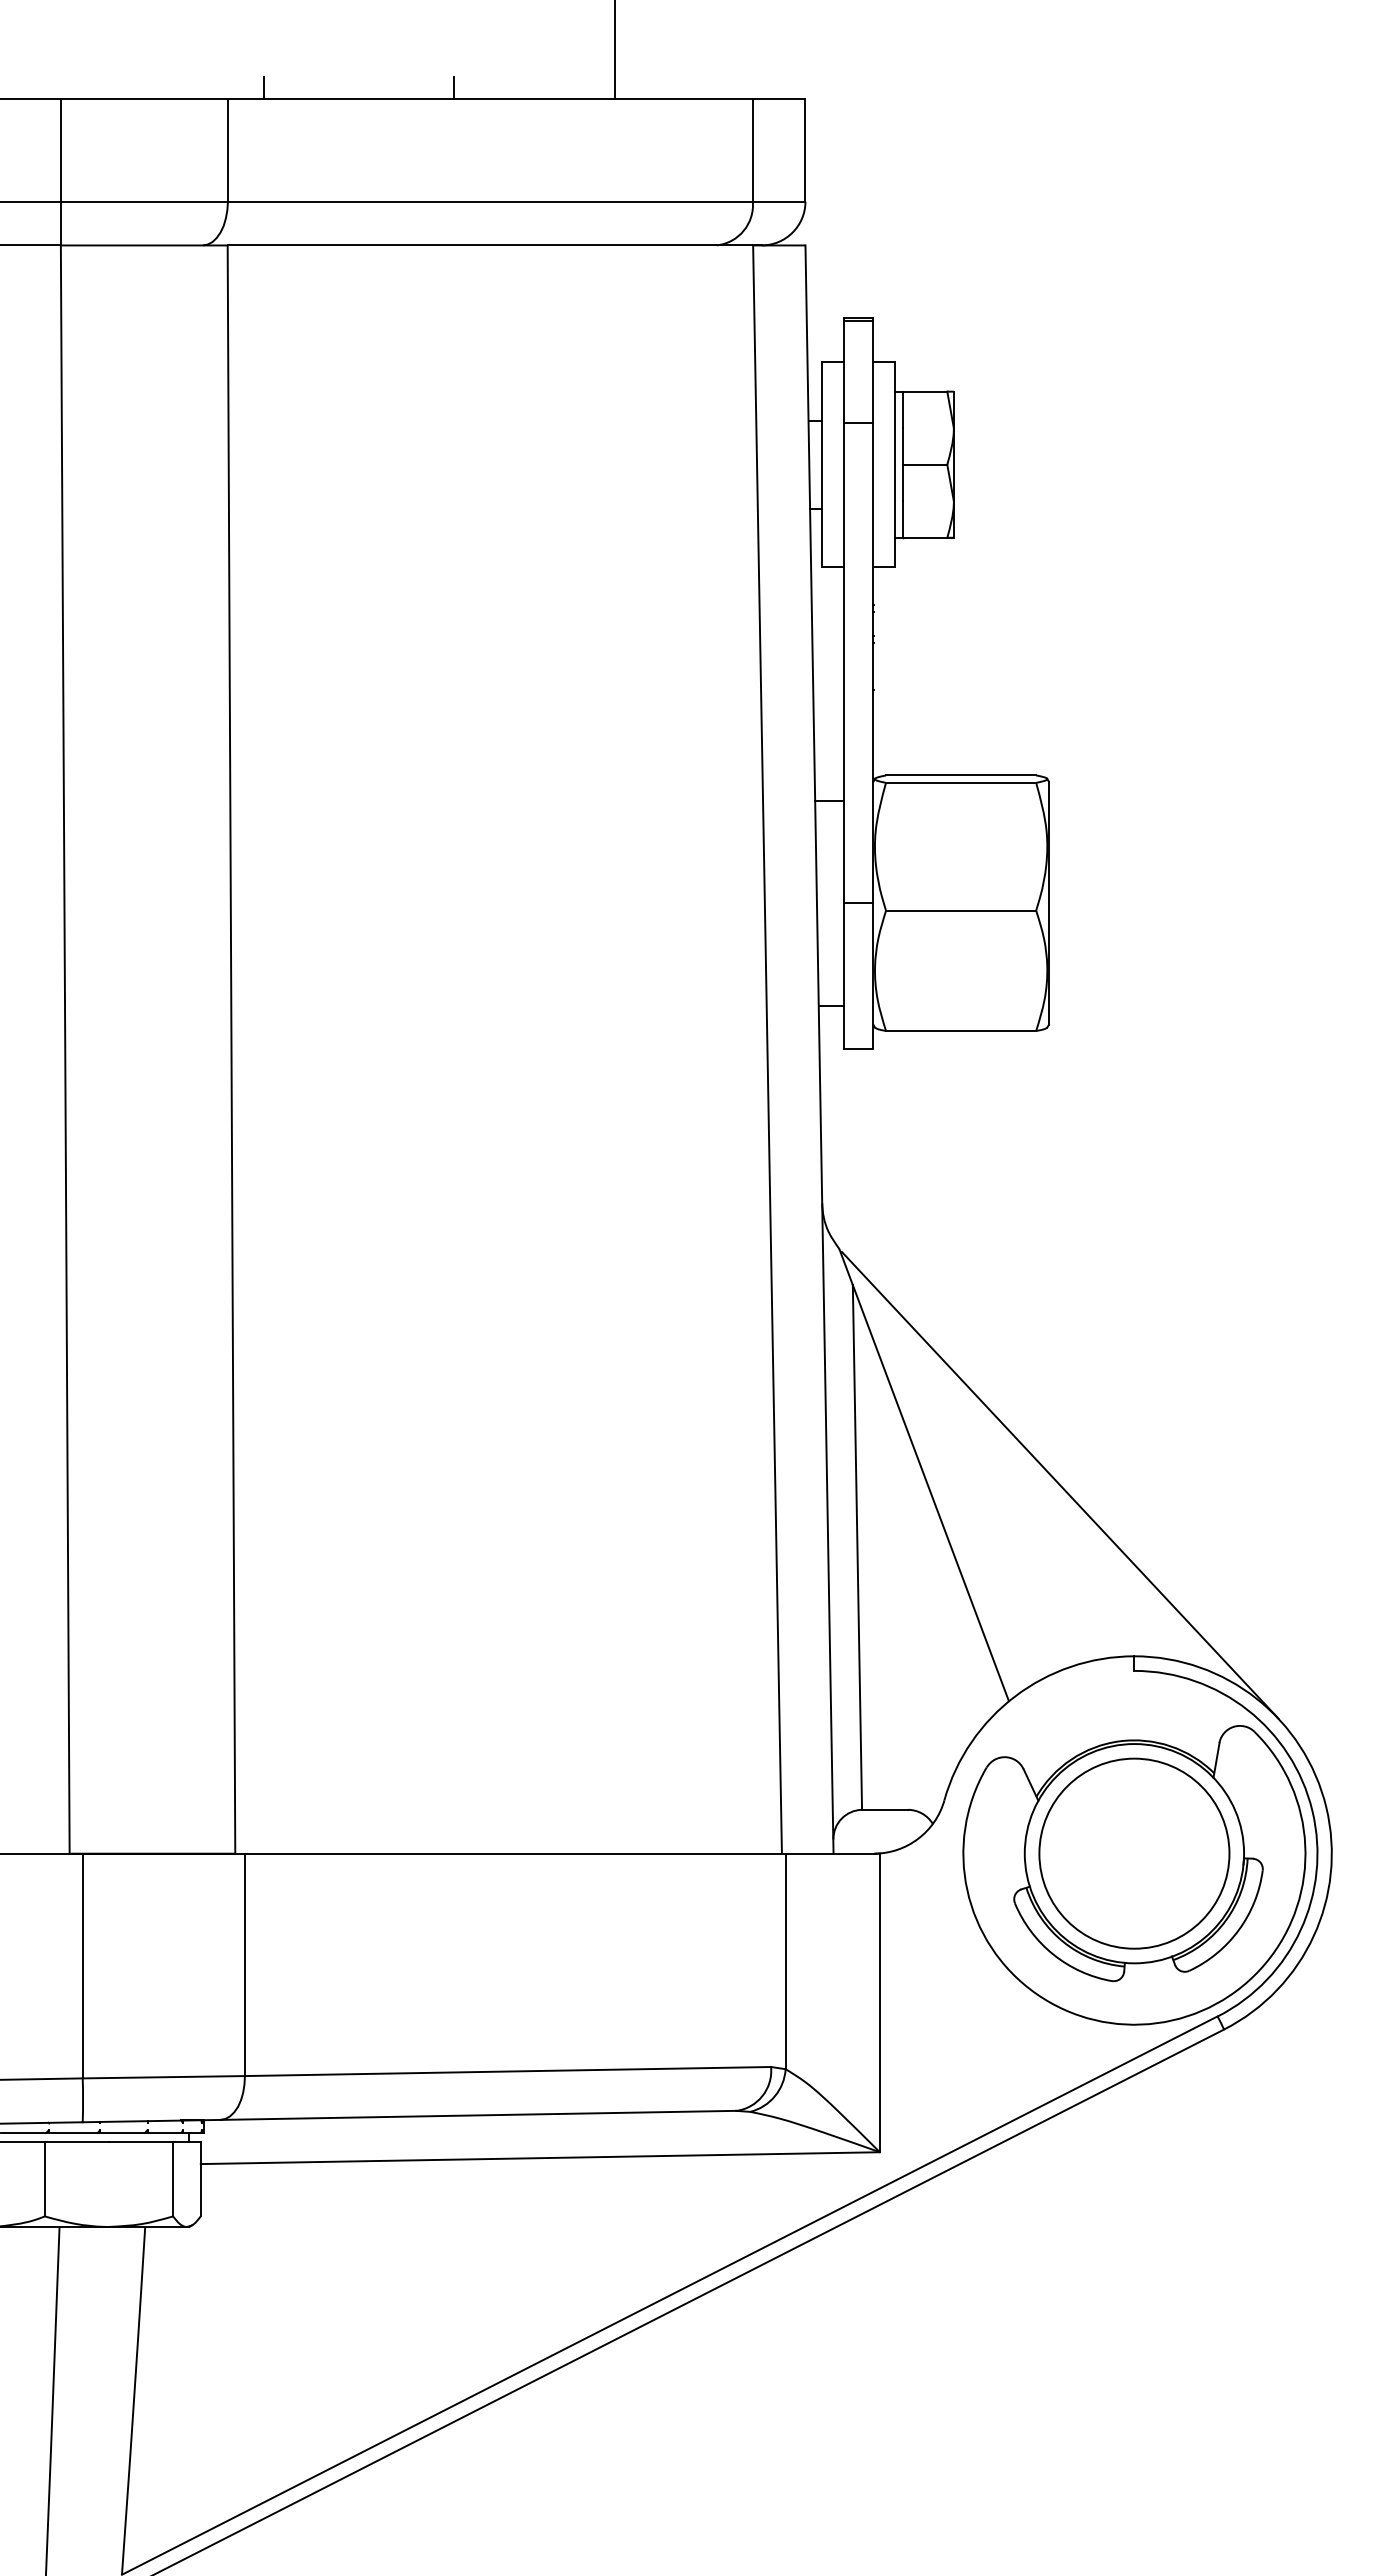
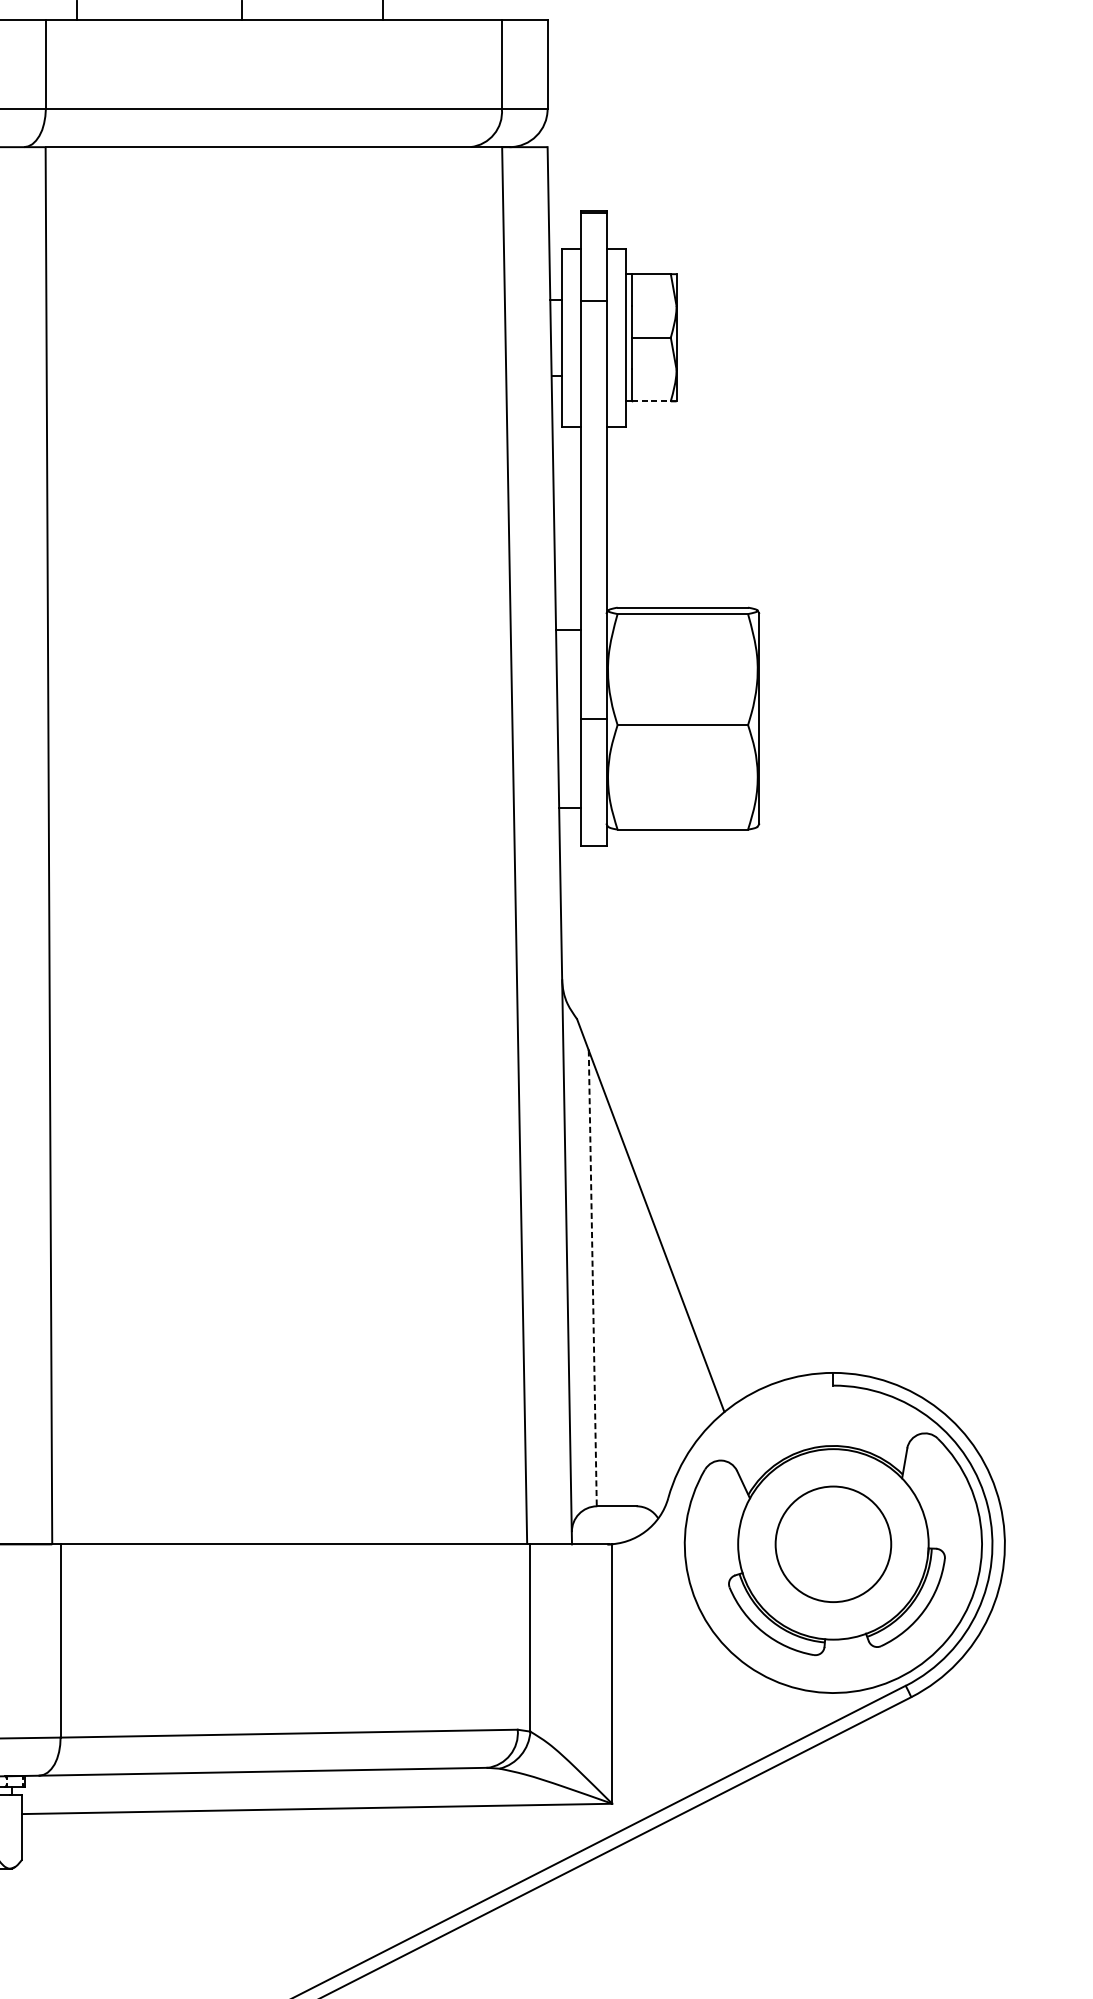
line: (925, 537) -> (651, 400), solid -> dashed
line: (1059, 1484) -> (768, 1223), removed
line: (857, 1547) -> (592, 1278), solid -> dashed
circle: (1134, 1853) -> (833, 1544), size x0.7

